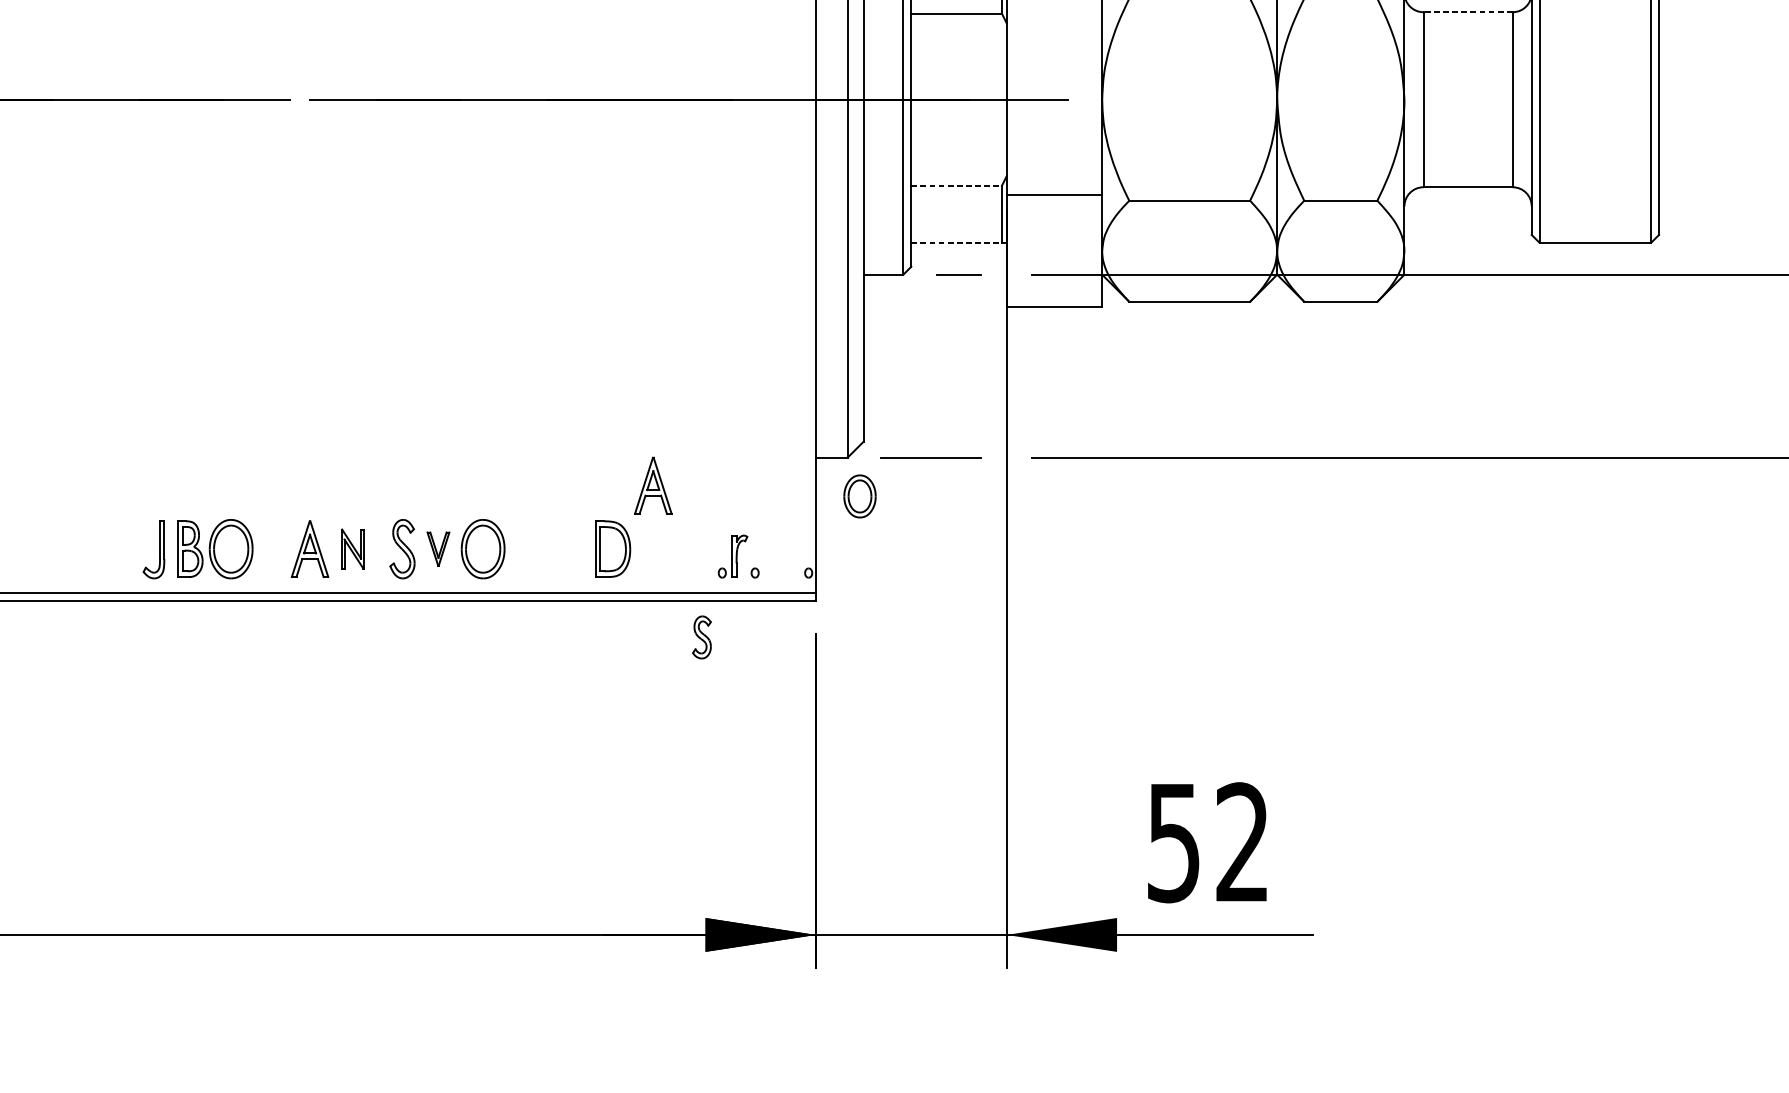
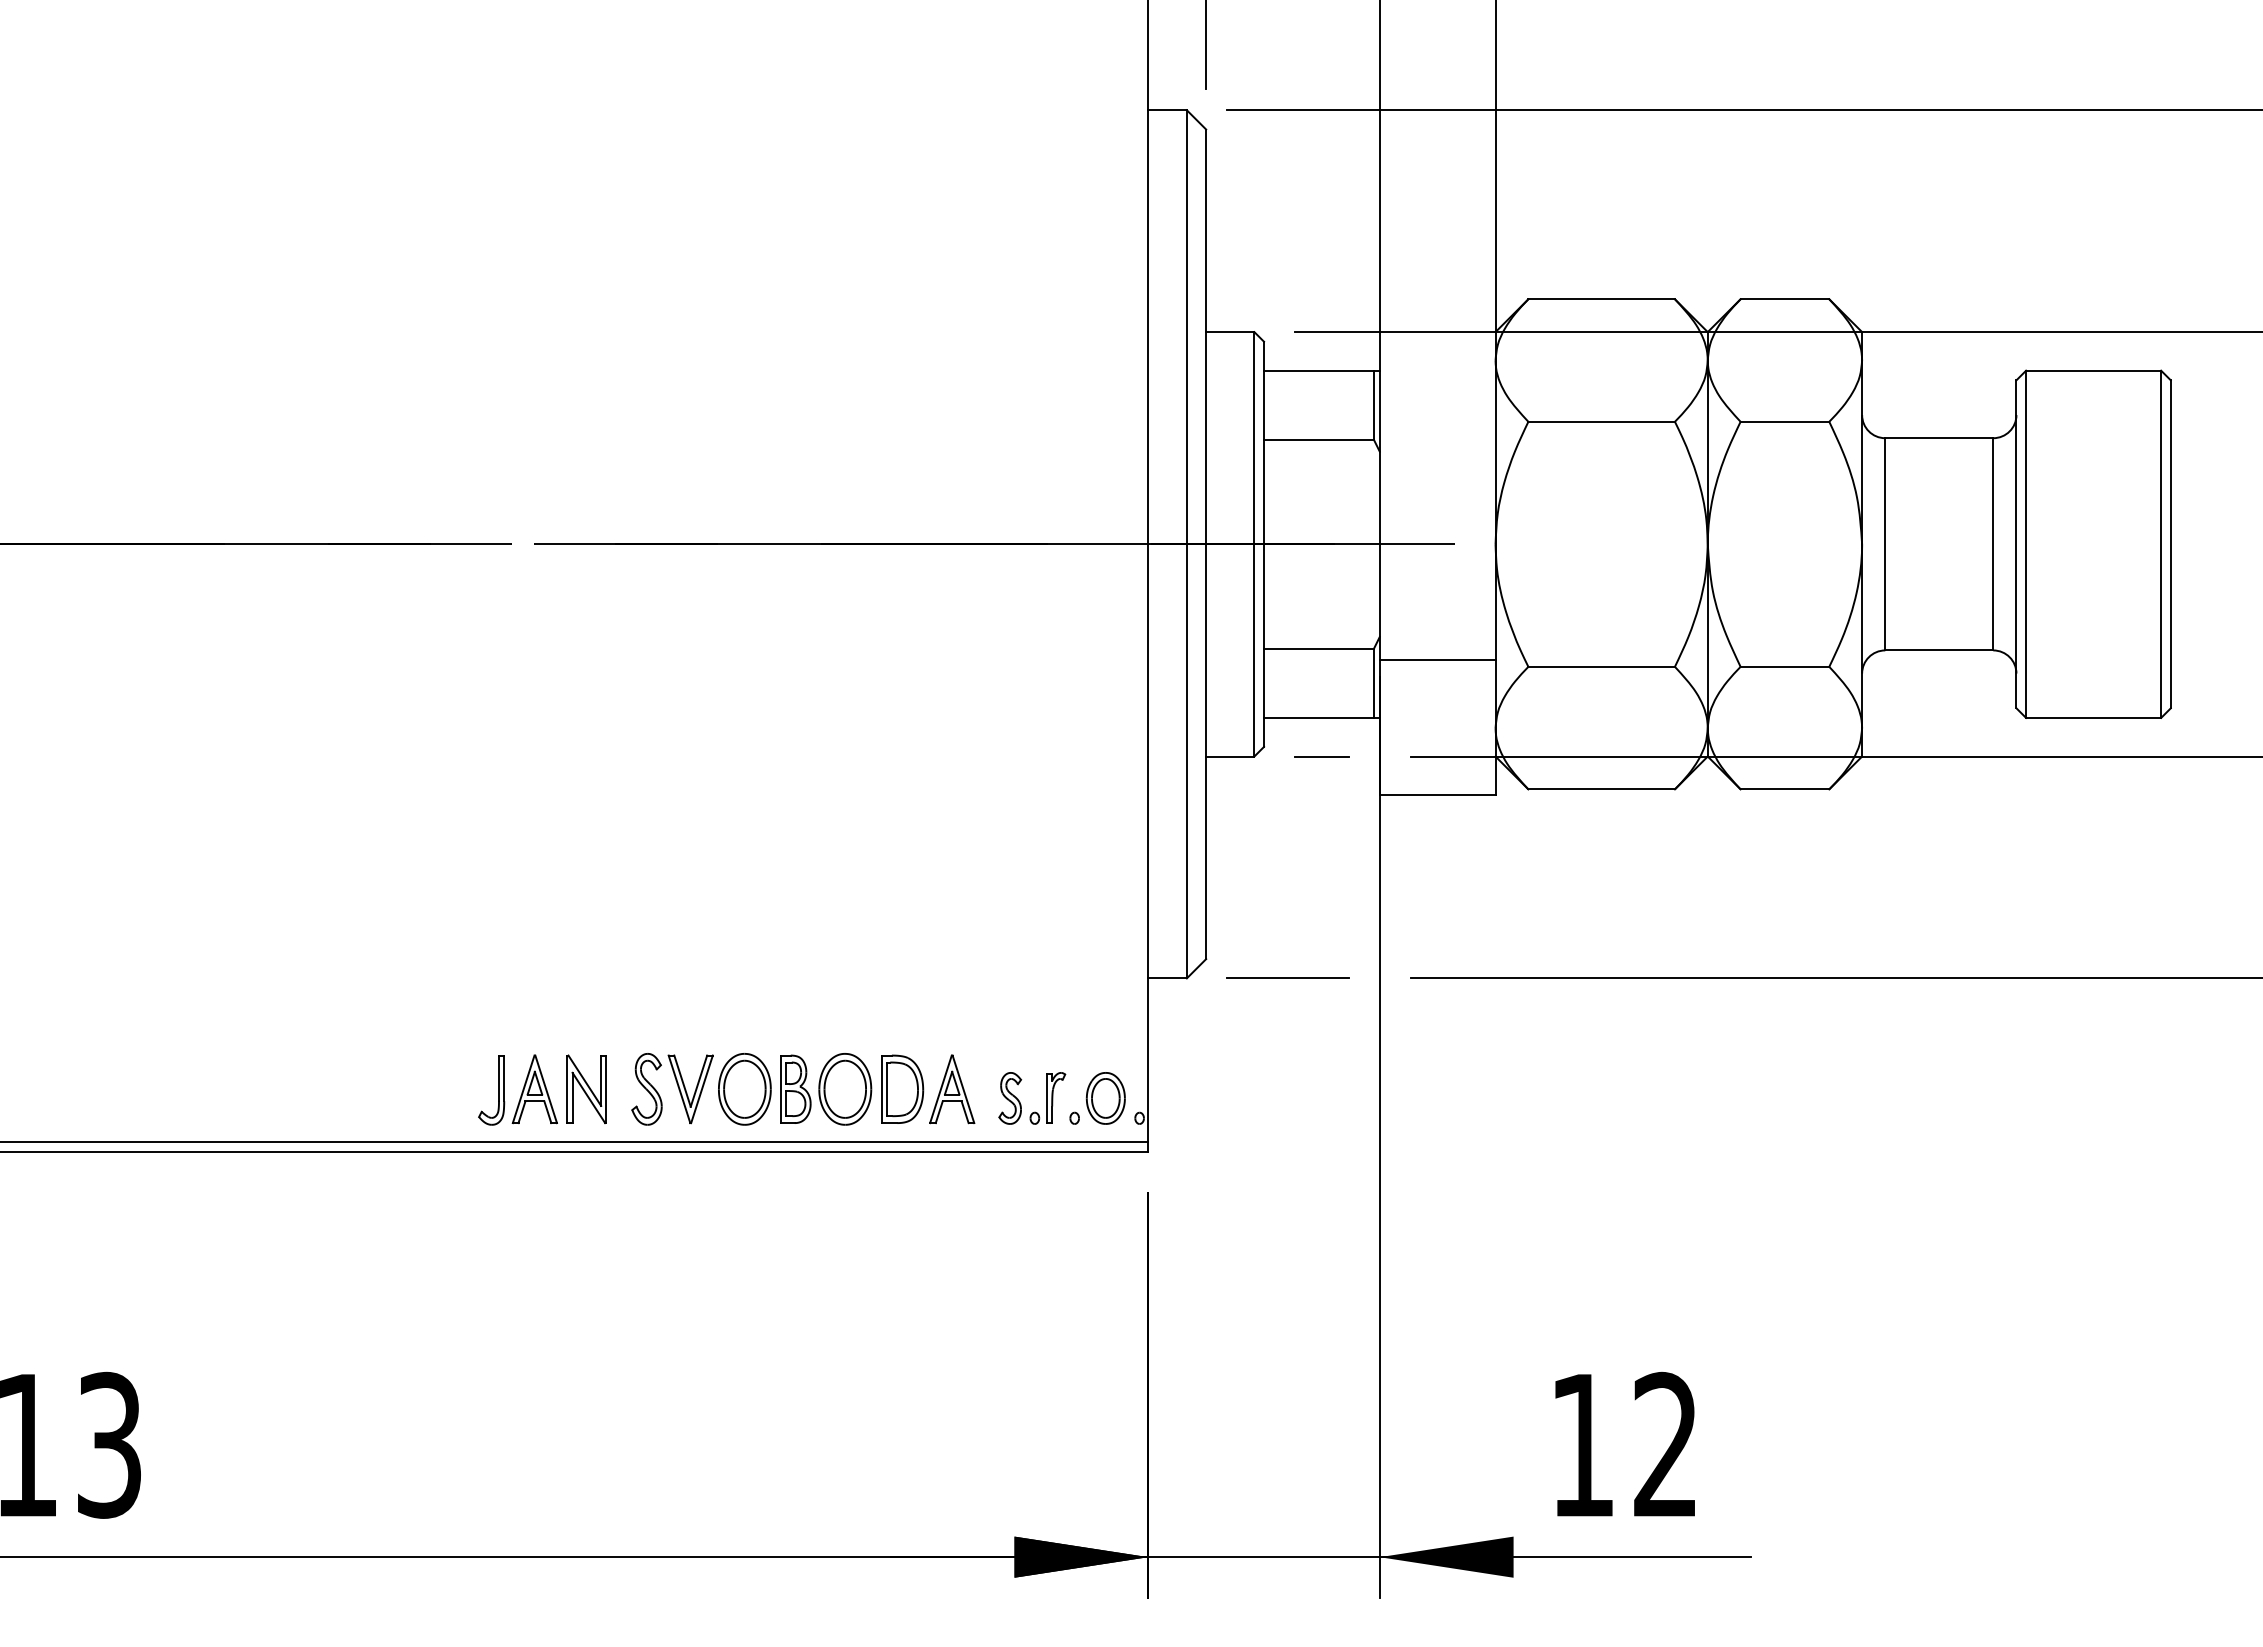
line: (1467, 12) -> (1938, 438), dashed -> solid
line: (957, 185) -> (1319, 648), dashed -> solid
line: (957, 242) -> (1319, 717), dashed -> solid
part: (653, 485) -> (952, 1089), moved
part: (859, 496) -> (1105, 1098), moved
part: (352, 548) -> (586, 1088), size x1.43
part: (215, 549) -> (826, 1089), moved
part: (438, 549) -> (690, 1089), size x1.67
part: (159, 550) -> (498, 1090), moved
part: (702, 637) -> (1010, 1098), moved
text: (1173, 843) -> (1582, 1446), 52 -> 12

